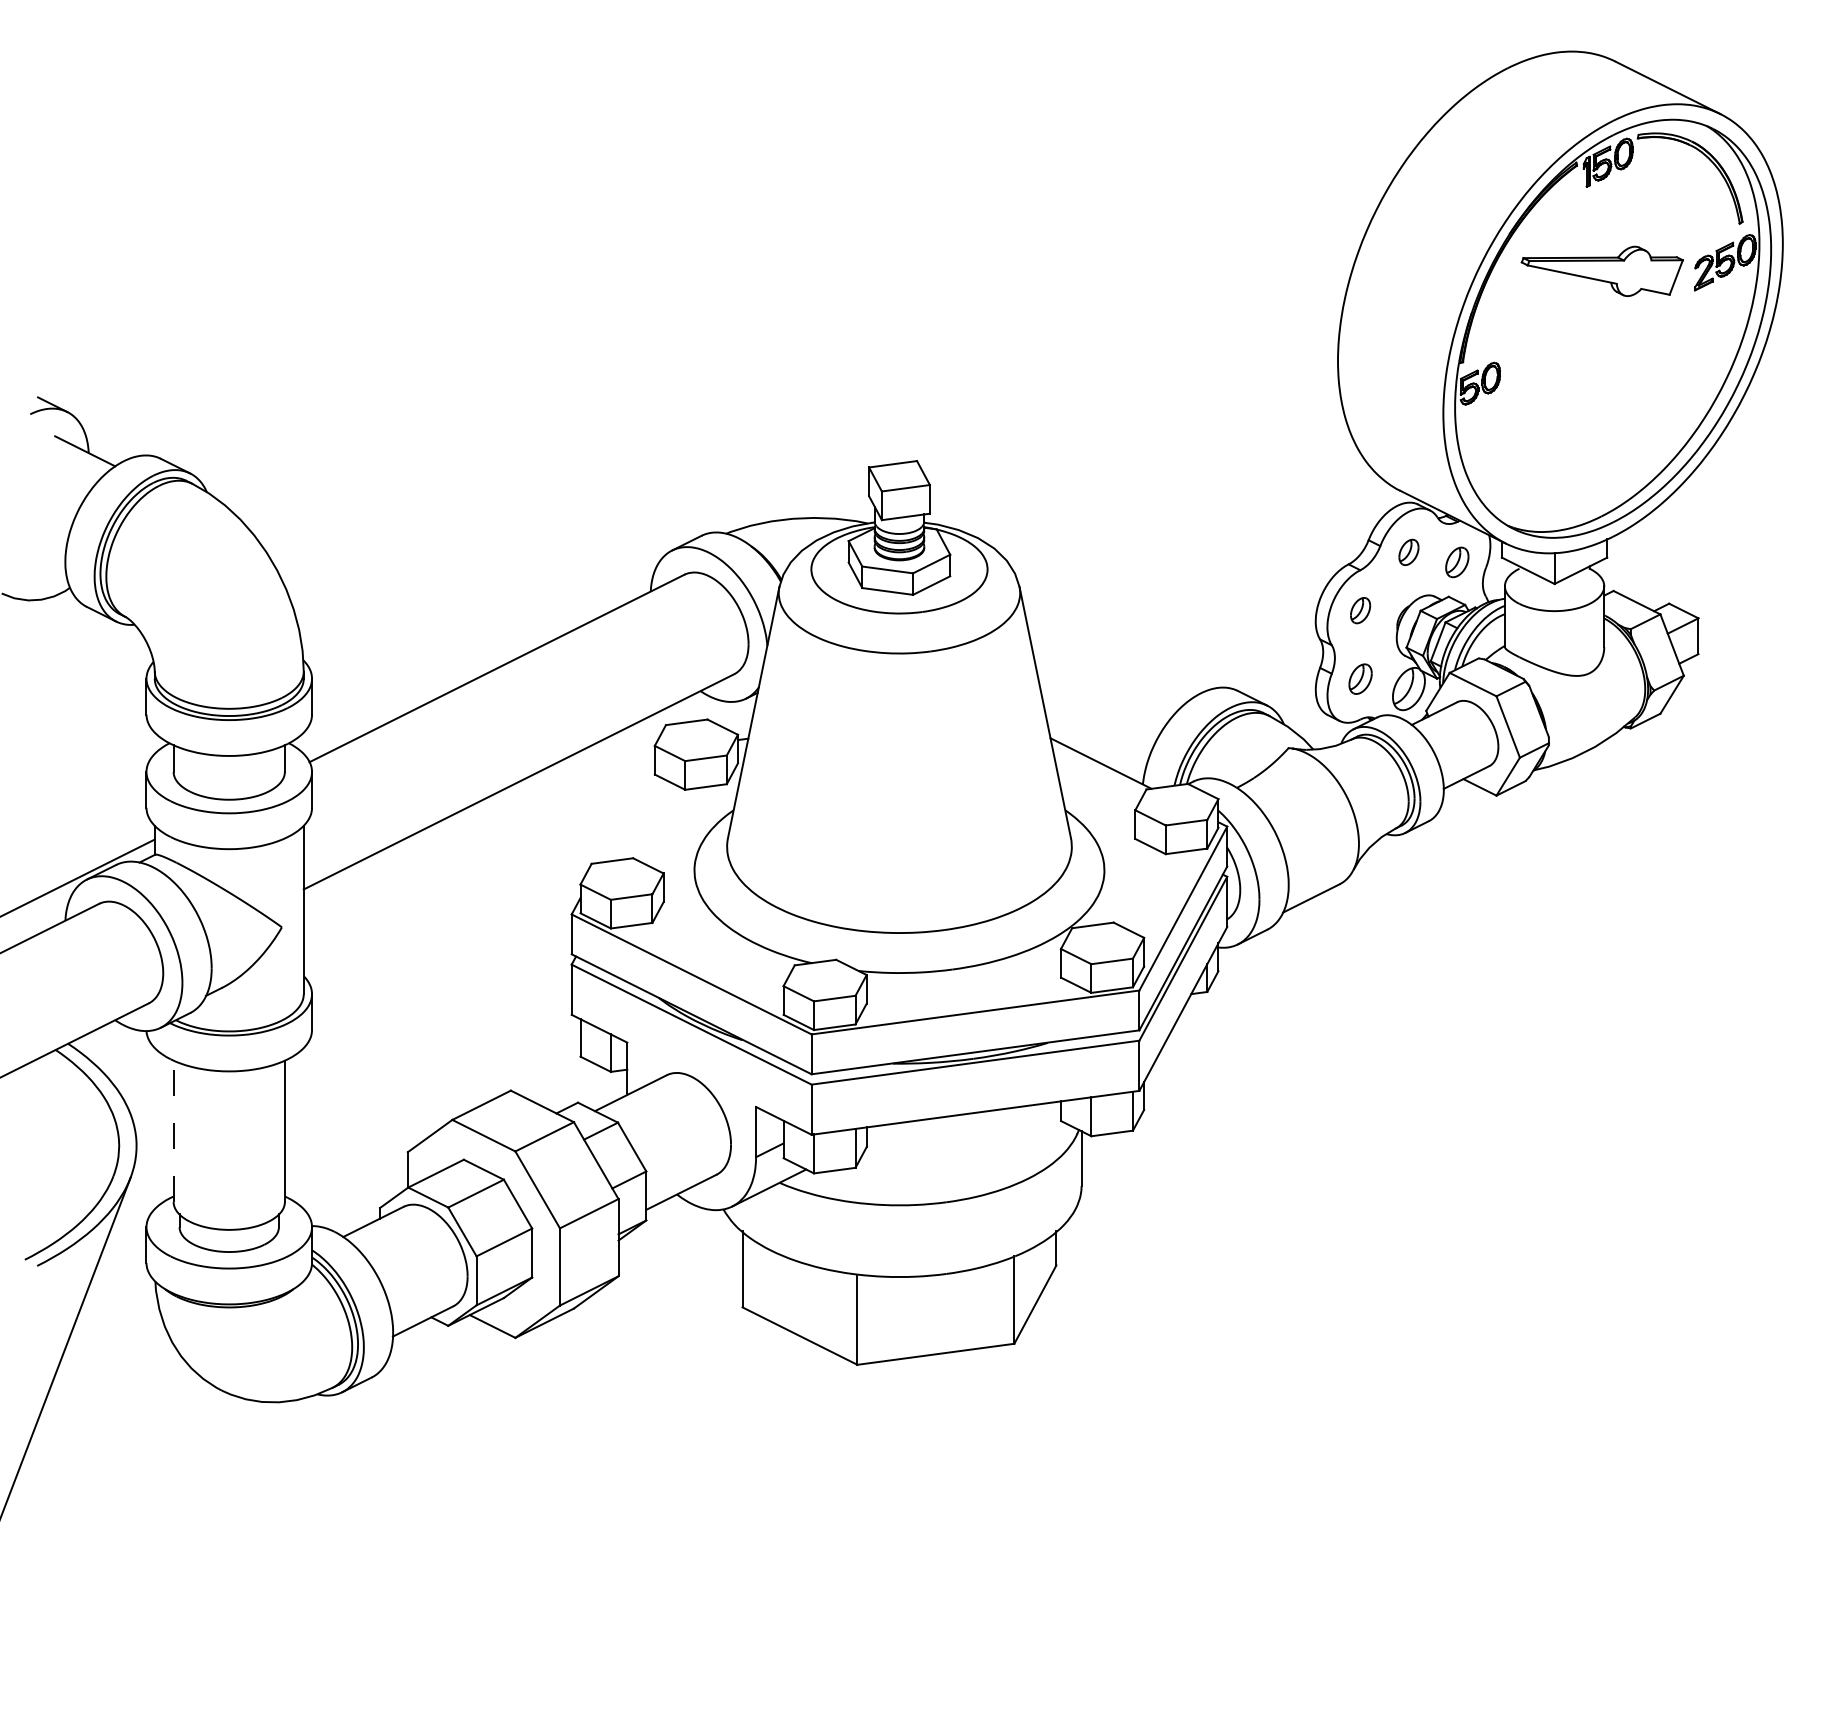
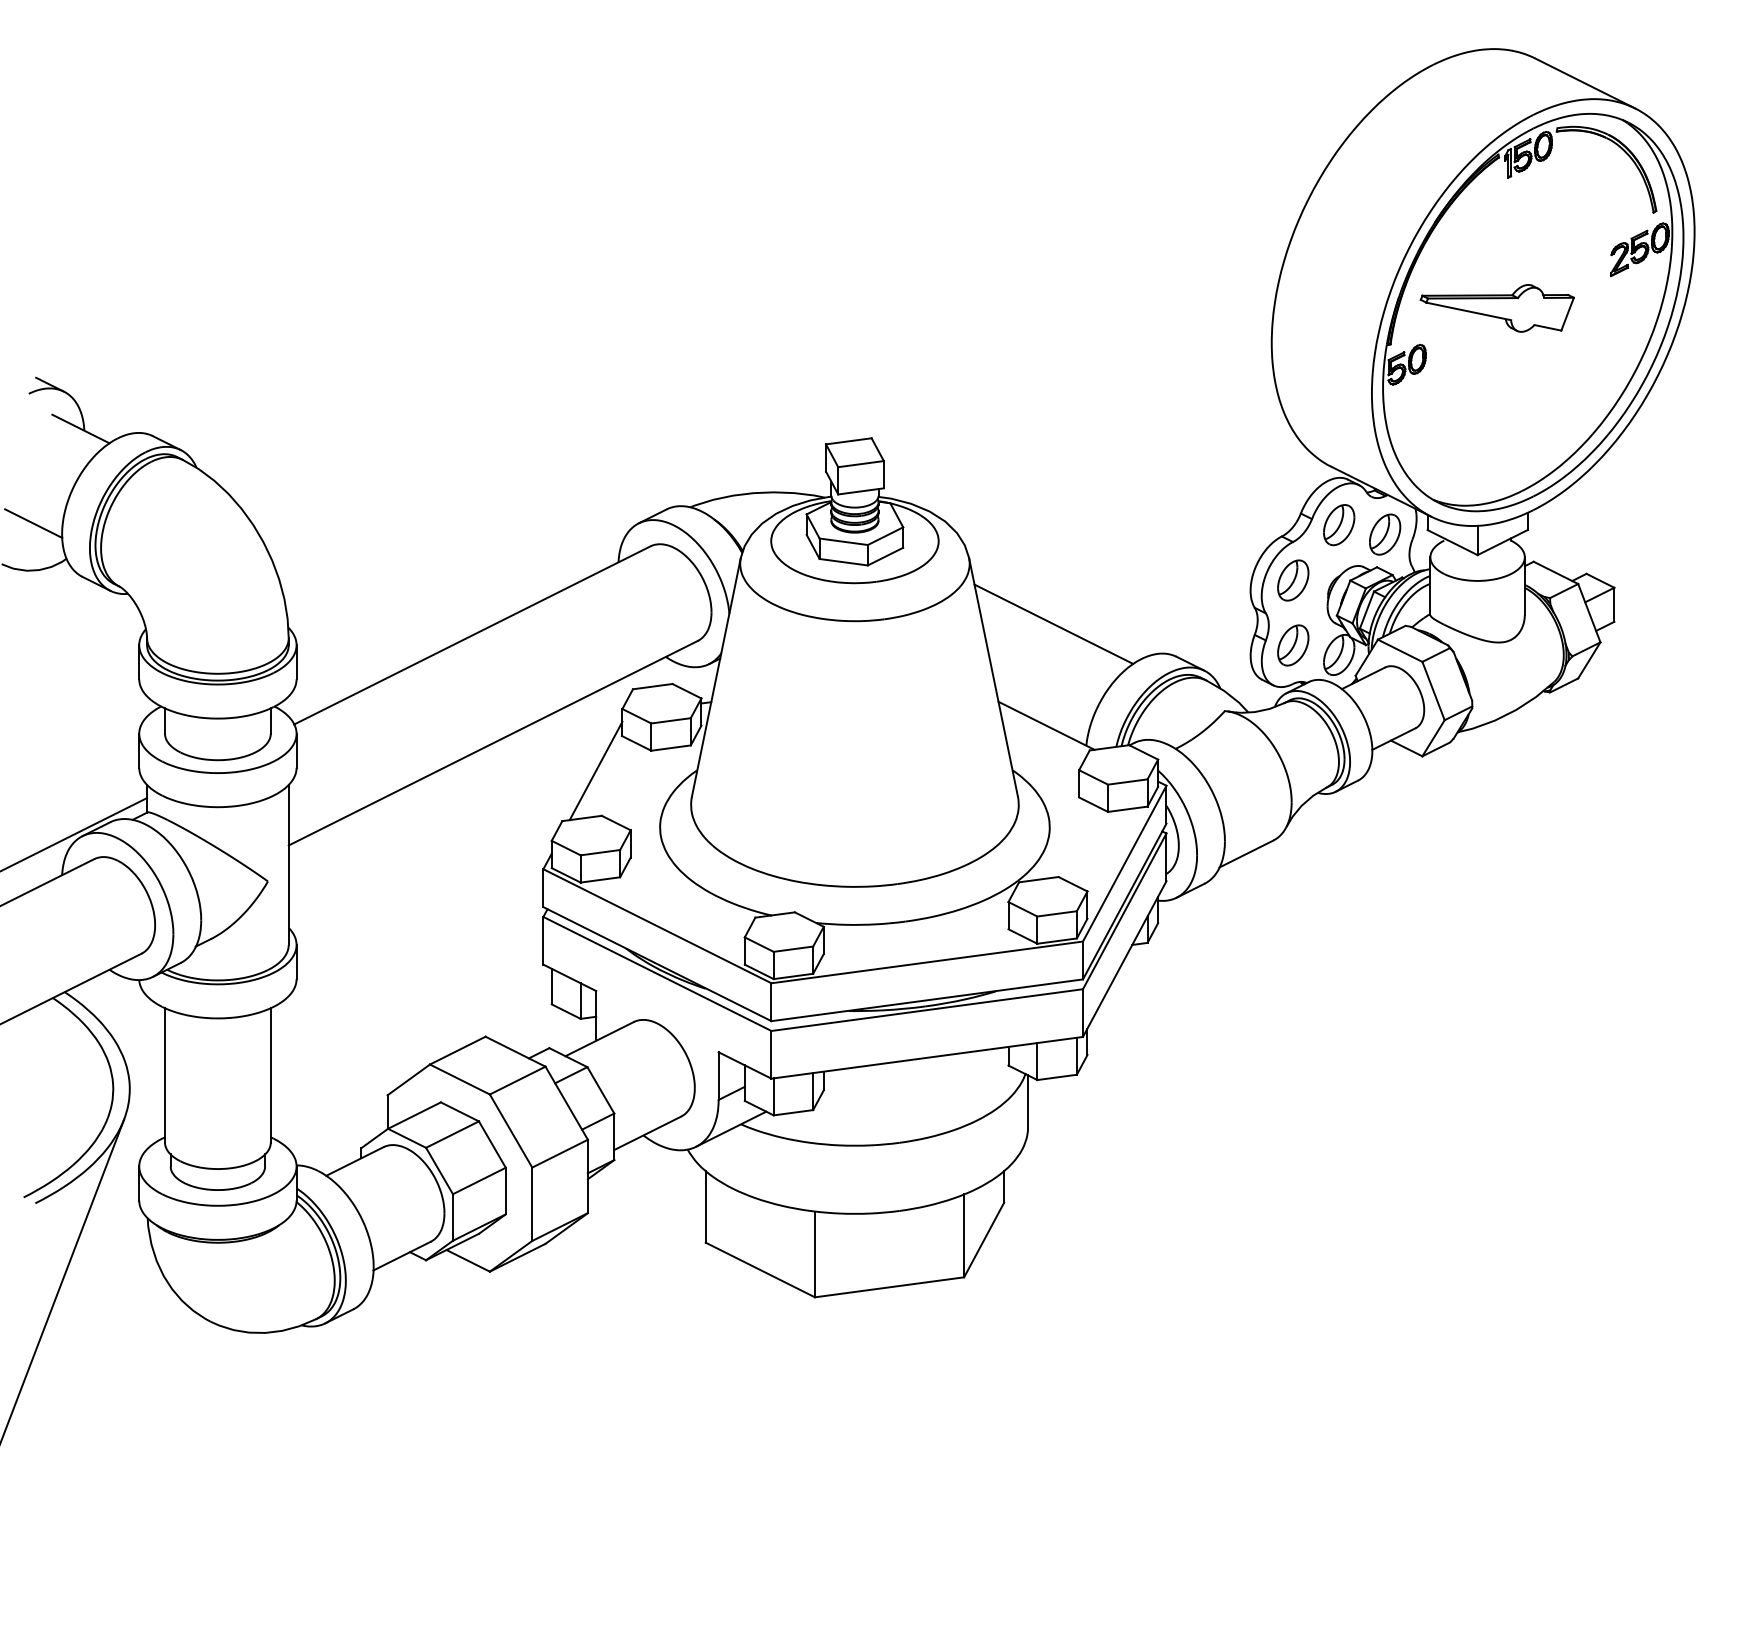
part: (1601, 270) -> (1496, 307), moved
line: (35, 550) -> (33, 523), added
part: (1408, 552) -> (1338, 525), size x1.67
part: (1457, 562) -> (1385, 534), size x1.43
part: (1360, 610) -> (1293, 580), size x1.67
line: (1108, 656) -> (1053, 624), added
part: (1360, 679) -> (1293, 645), size x1.43
line: (626, 810) -> (595, 770), added
line: (173, 1131) -> (164, 1075), dashed -> solid

